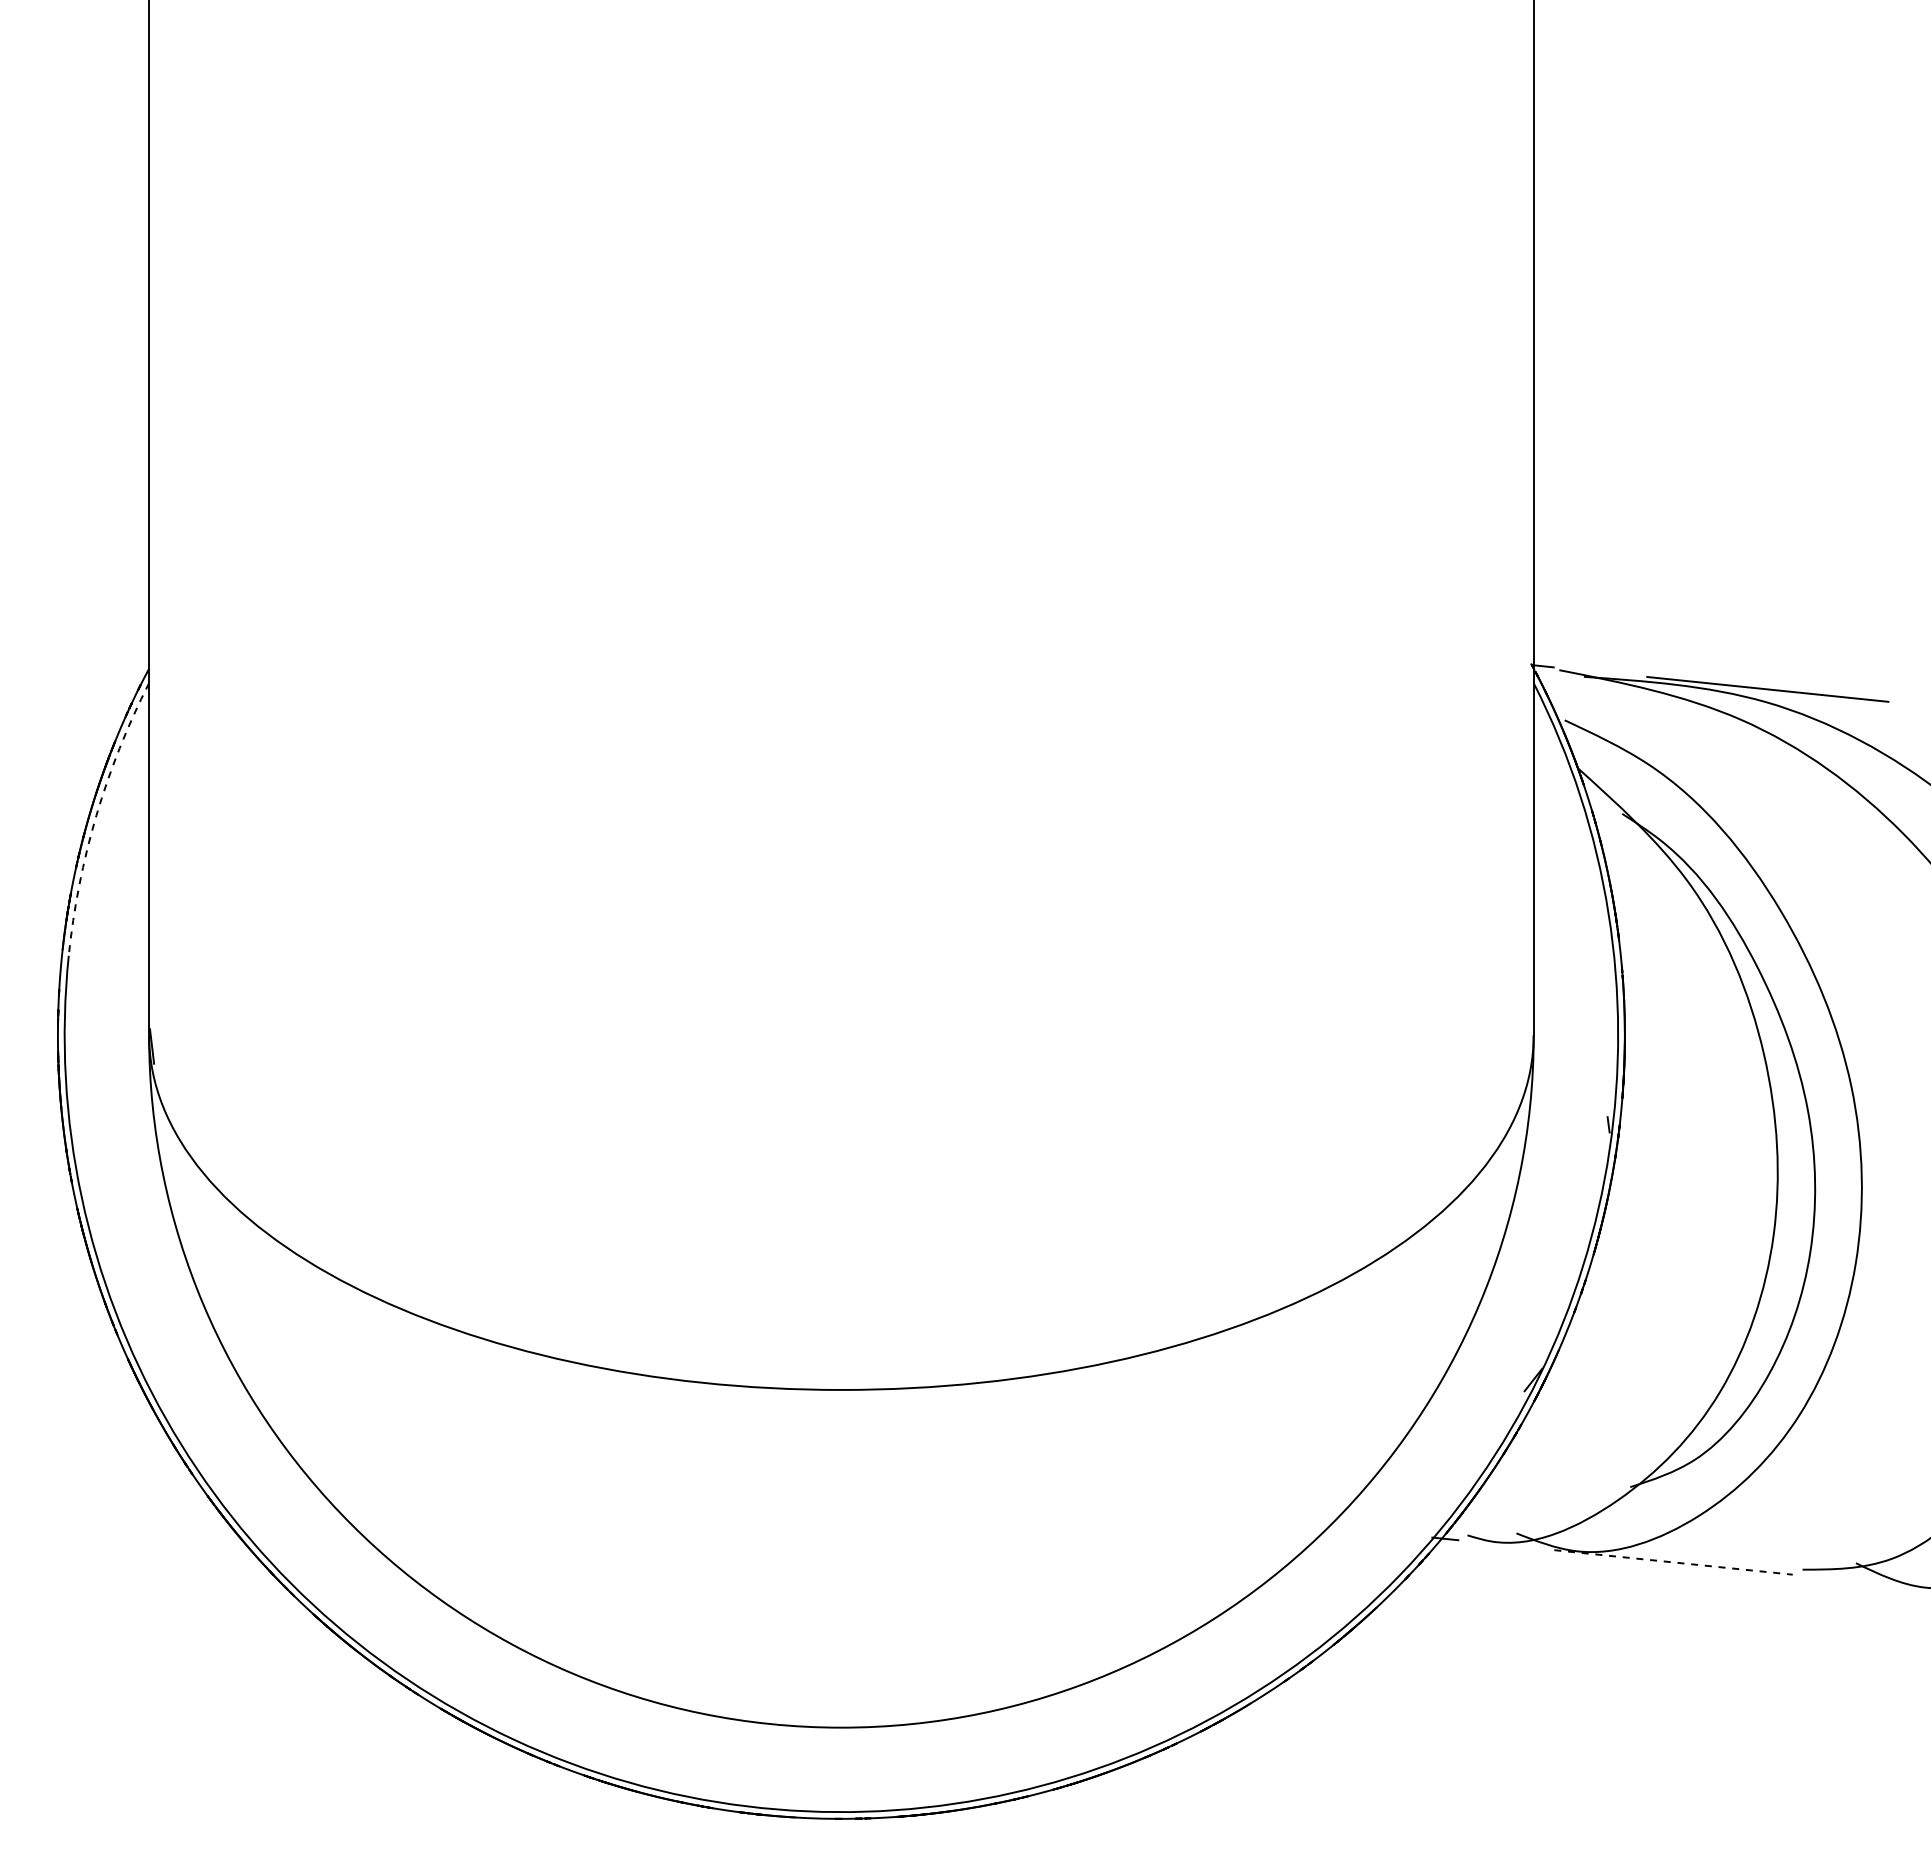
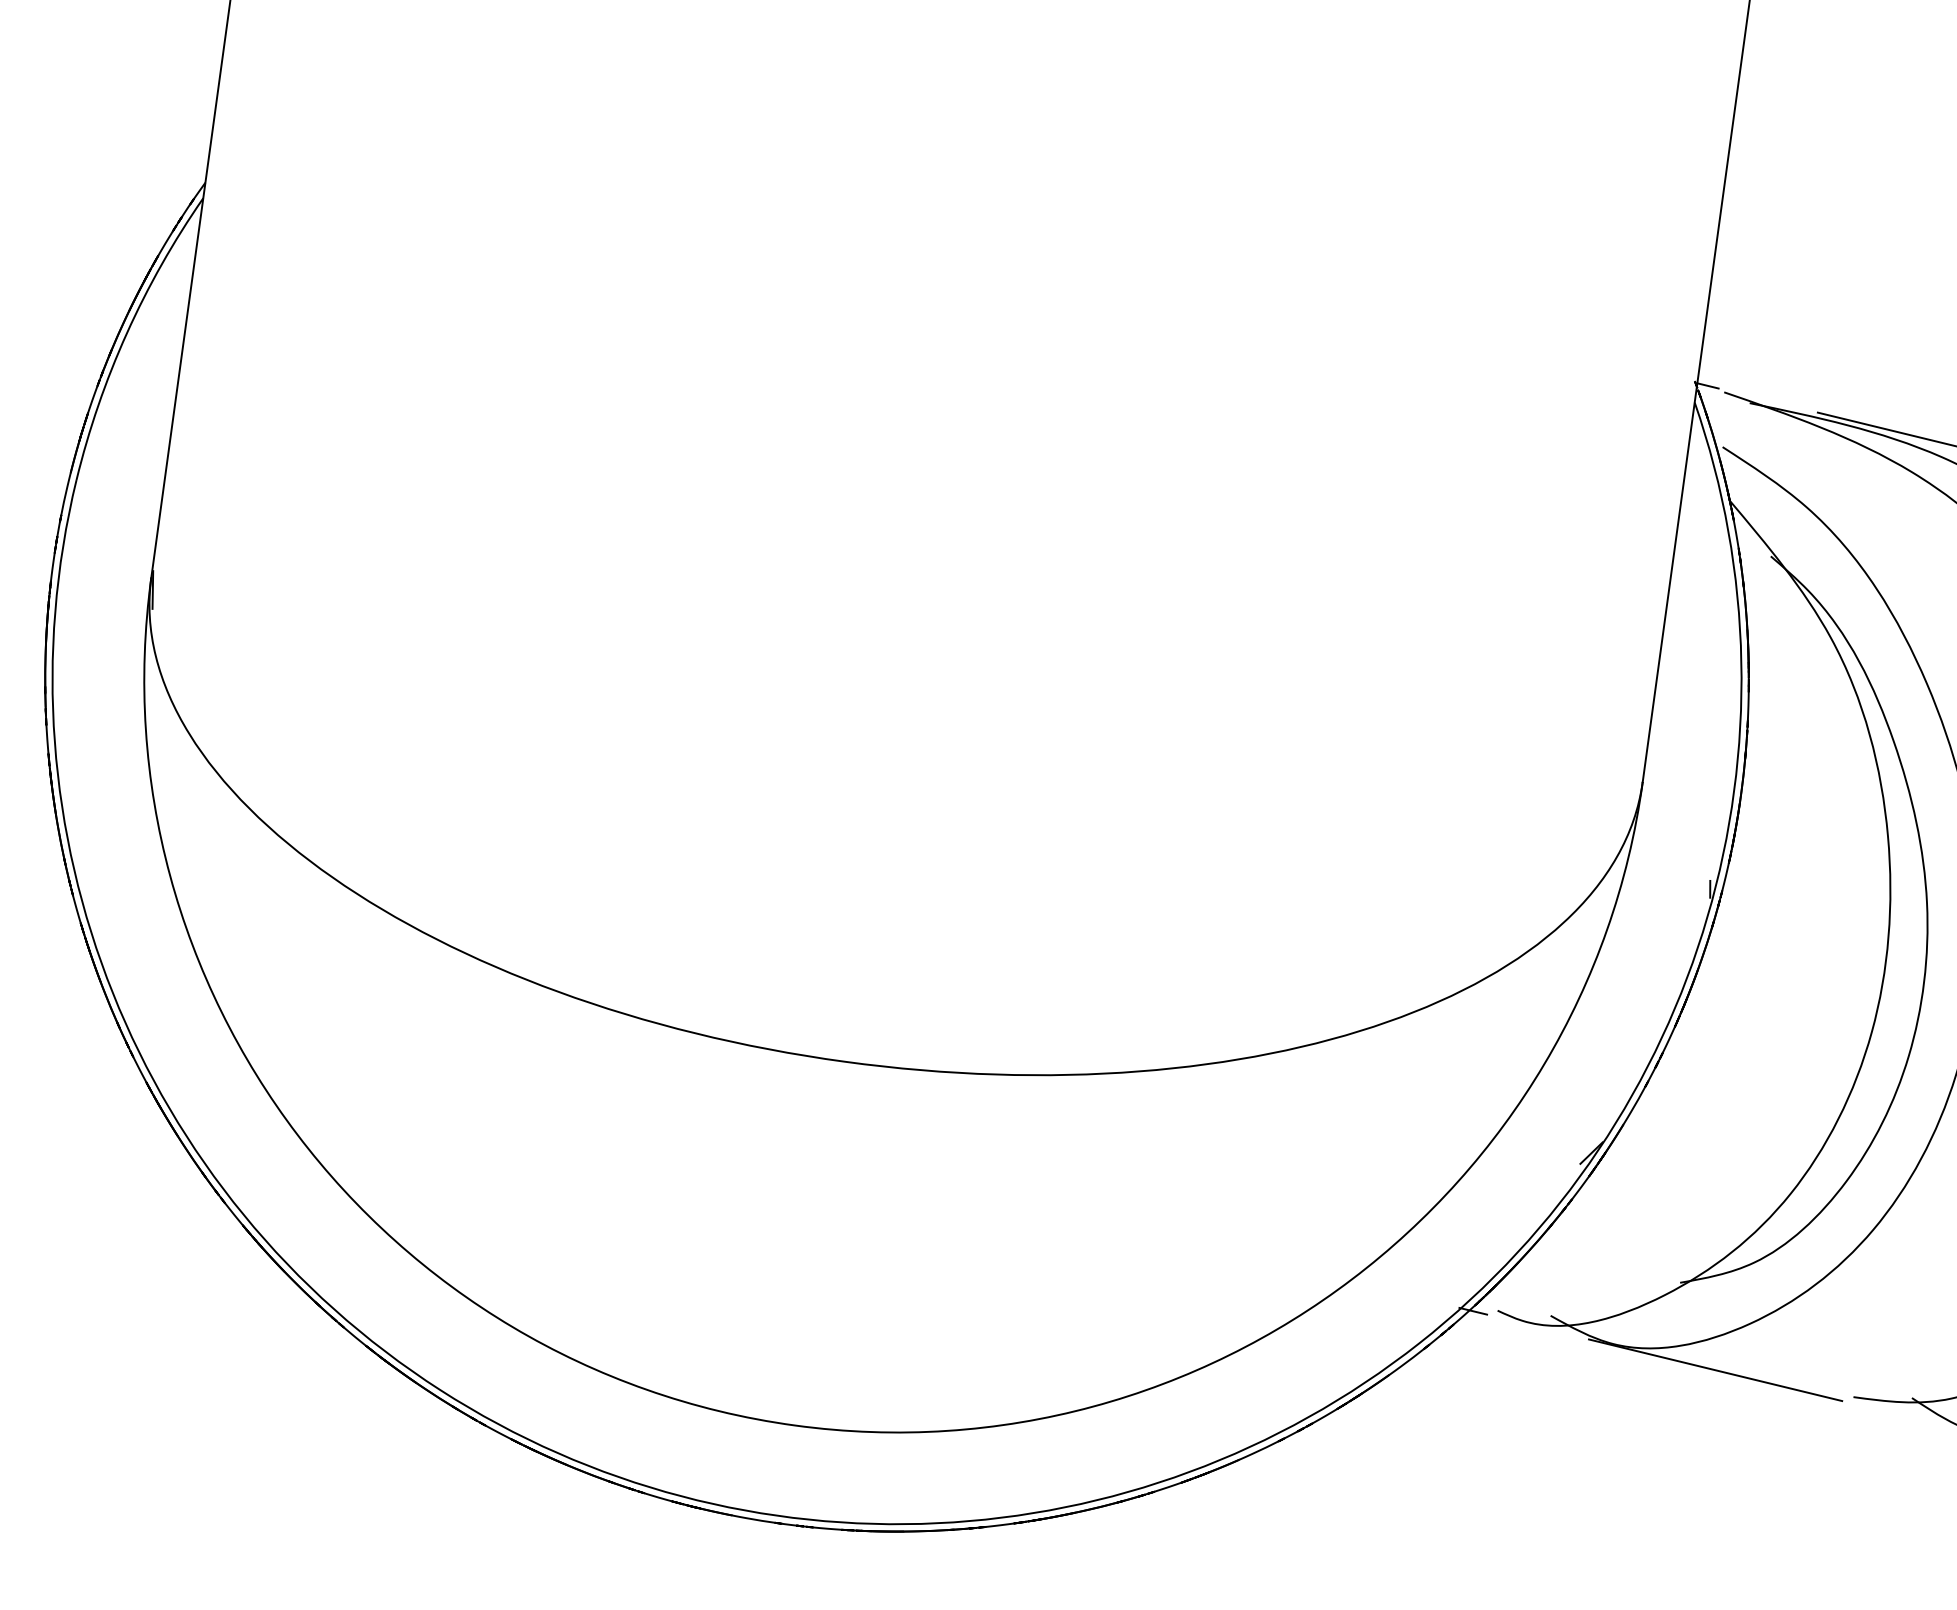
arc: (96, 815) -> (127, 333), dashed -> solid
line: (1673, 1562) -> (1715, 1370), dashed -> solid

